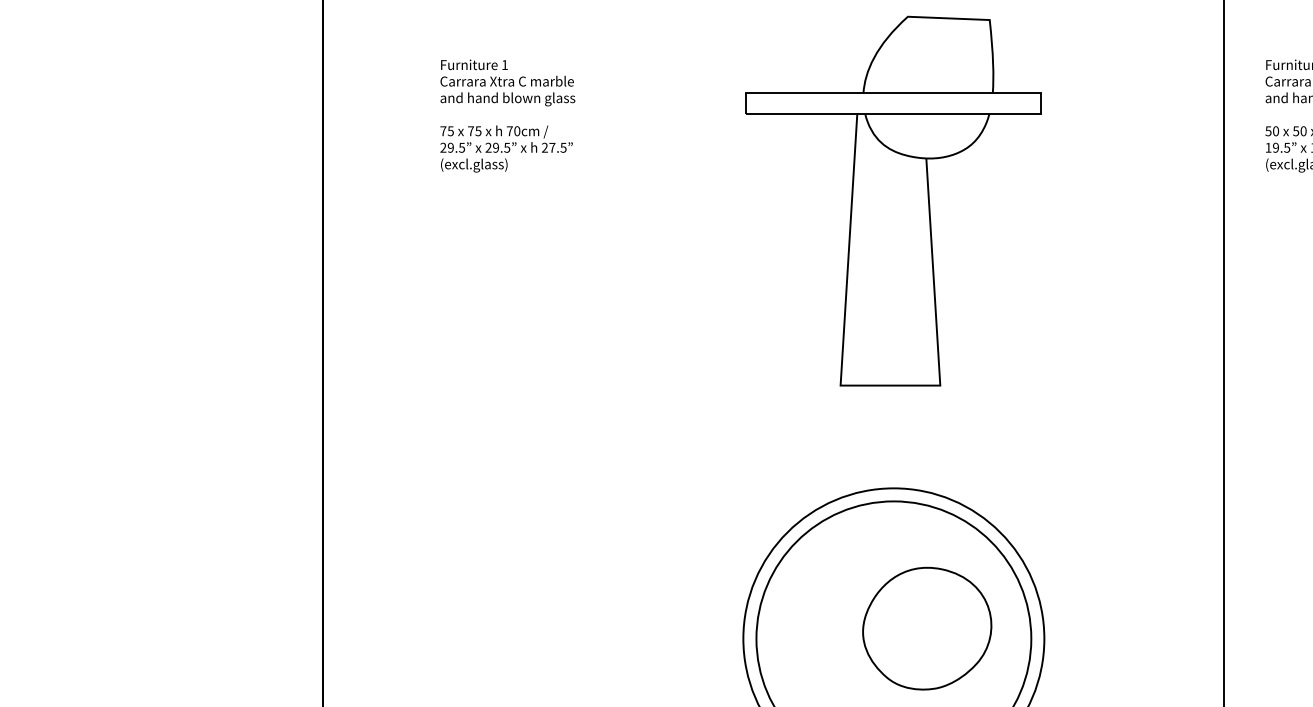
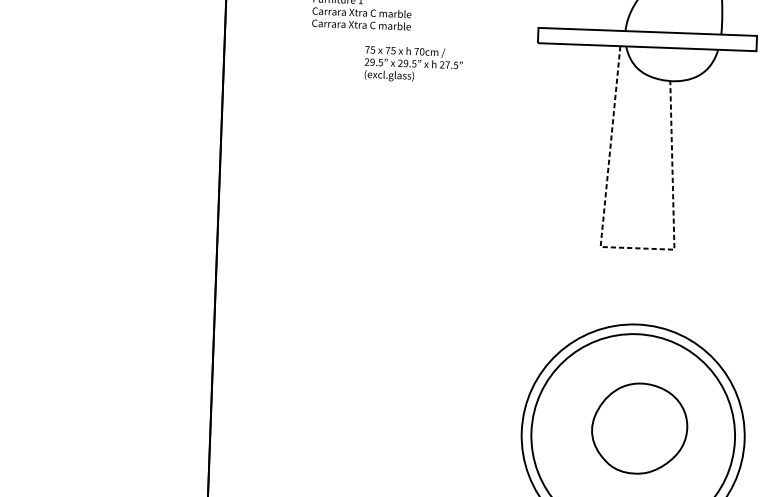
text: (507, 99) -> (361, 26), and hand blown glass -> Carrara Xtra C marble
text: (506, 148) -> (413, 64), moved
line: (868, 385) -> (621, 247), solid -> dashed
part: (927, 628) -> (639, 428), moved

